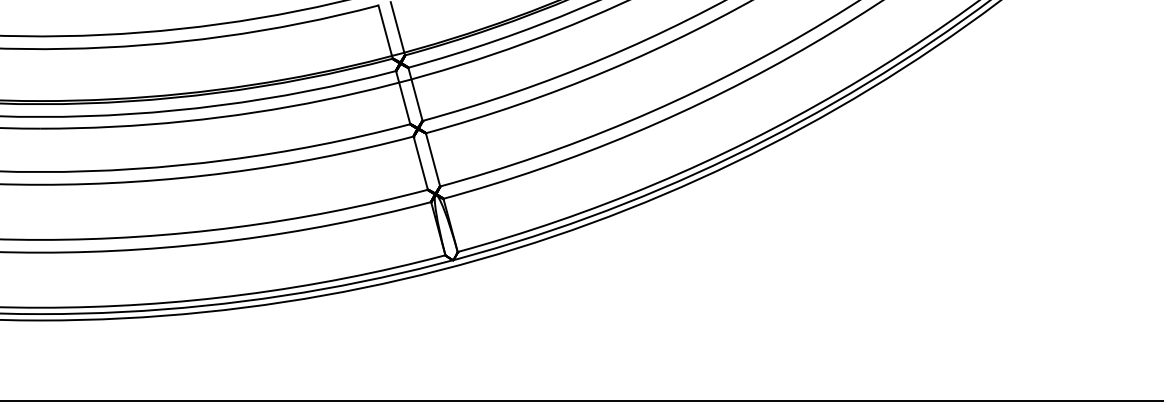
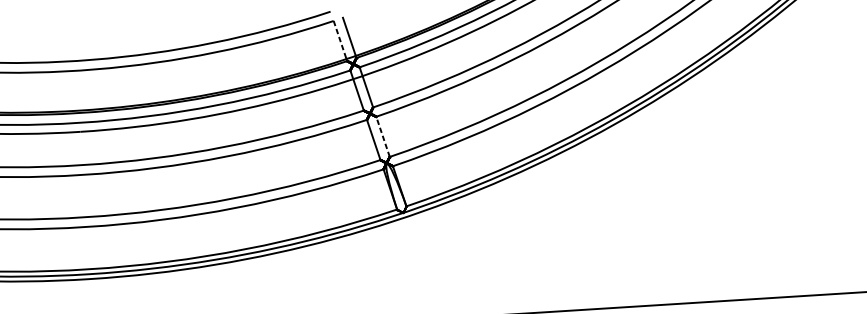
line: (385, 30) -> (340, 39), solid -> dashed
line: (433, 159) -> (383, 136), solid -> dashed

